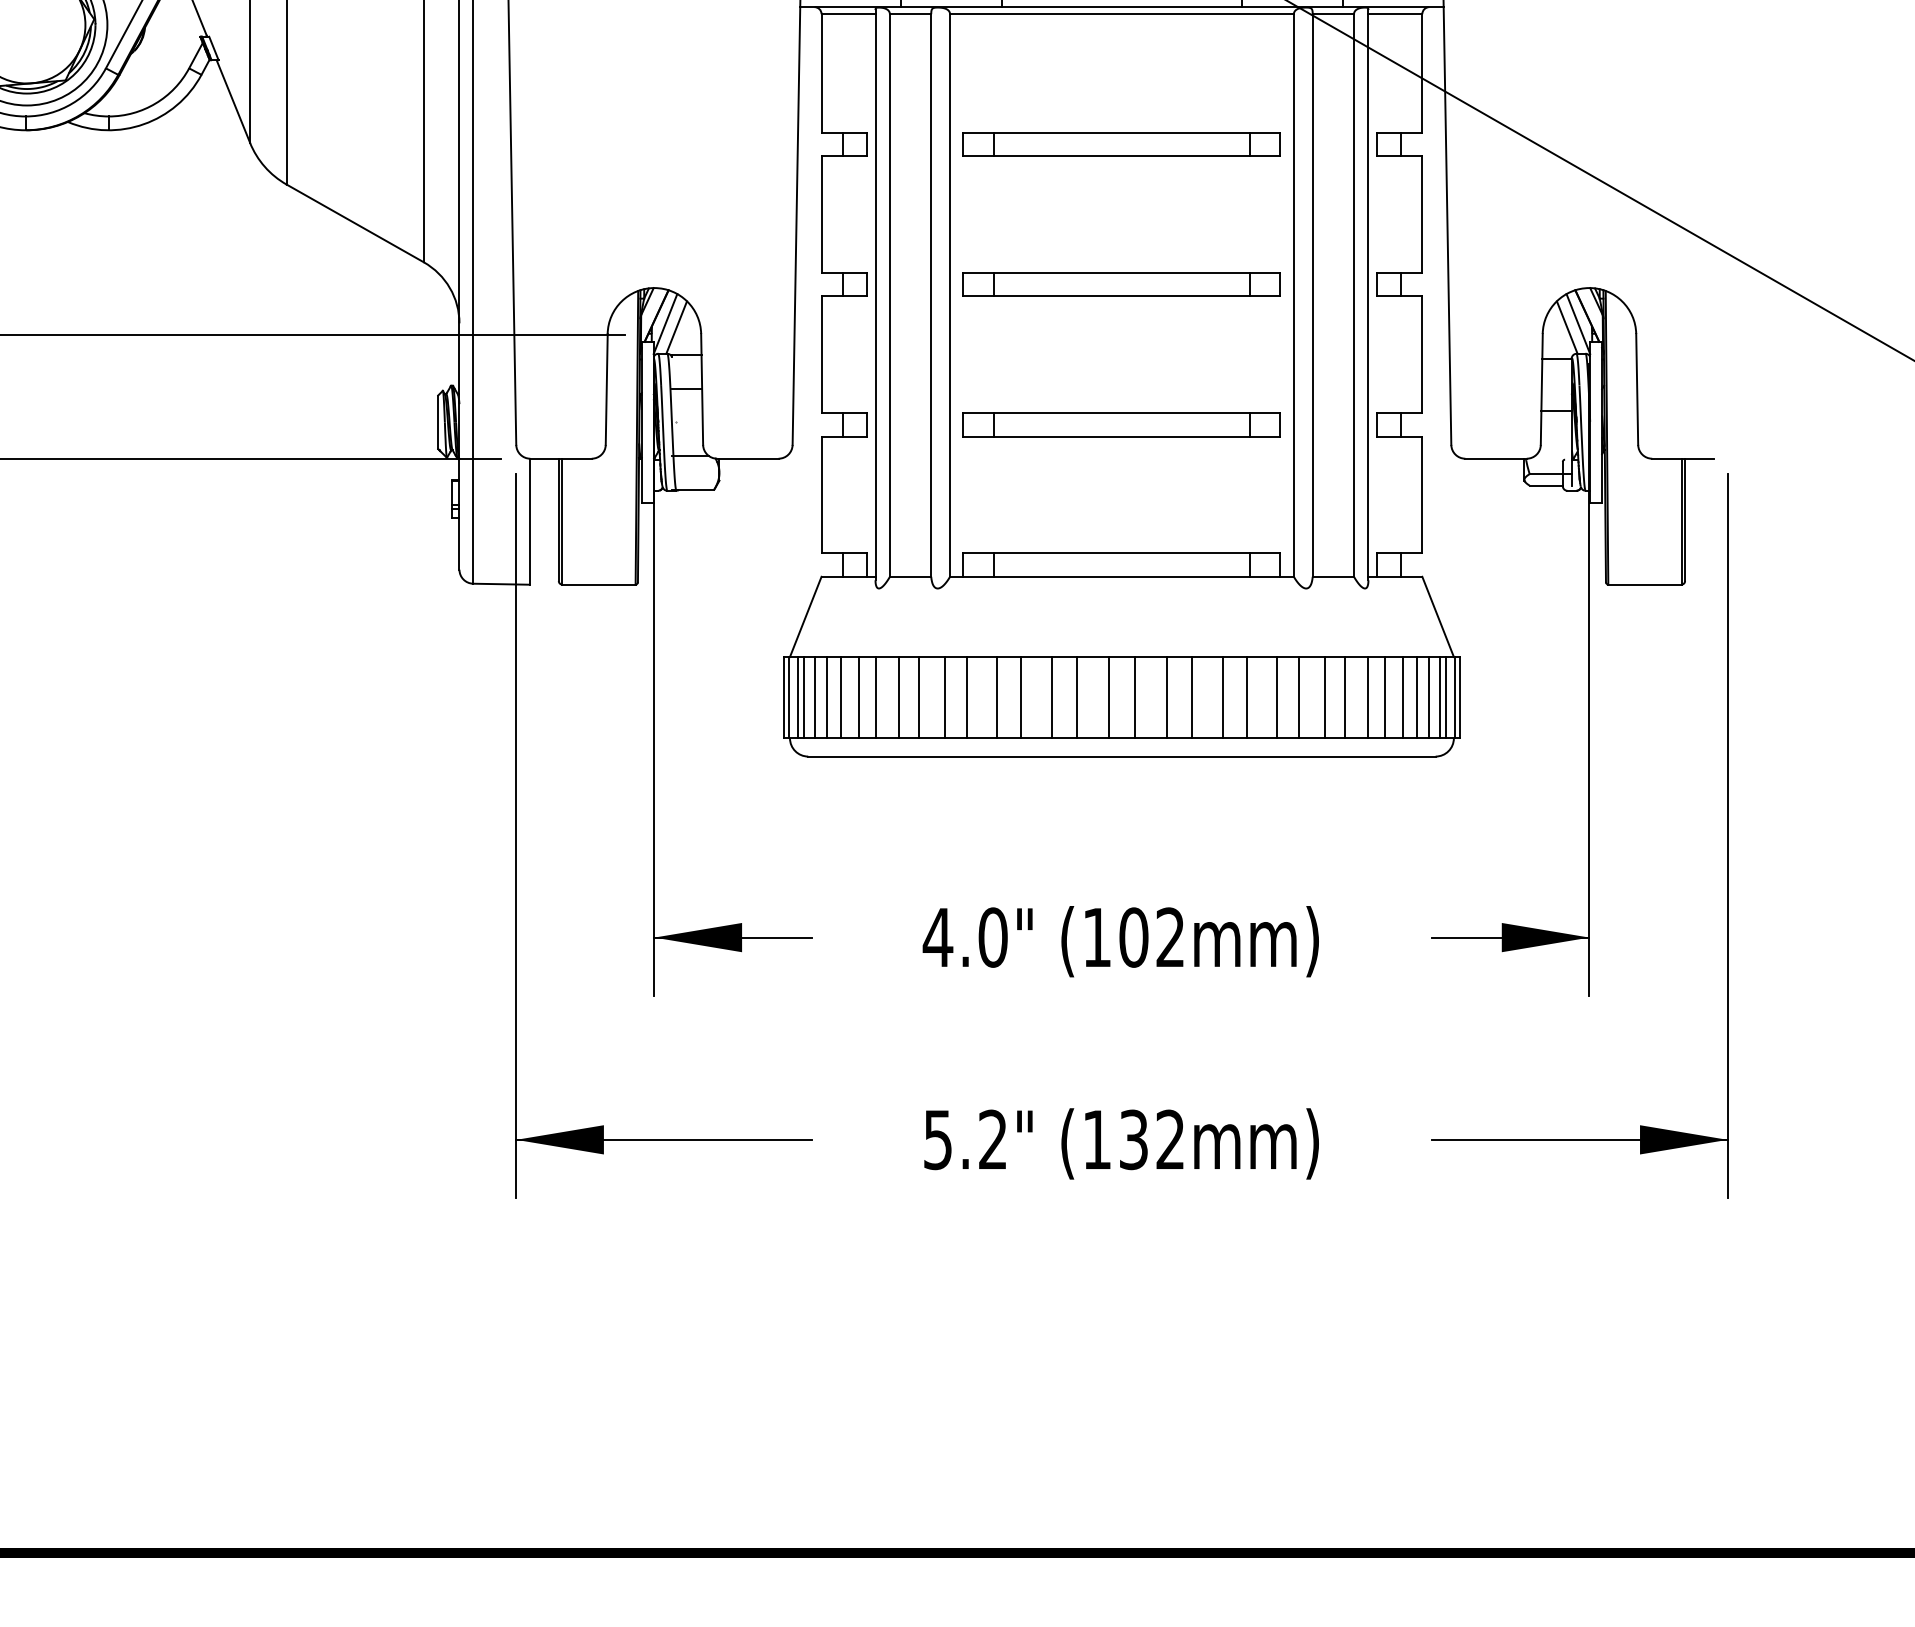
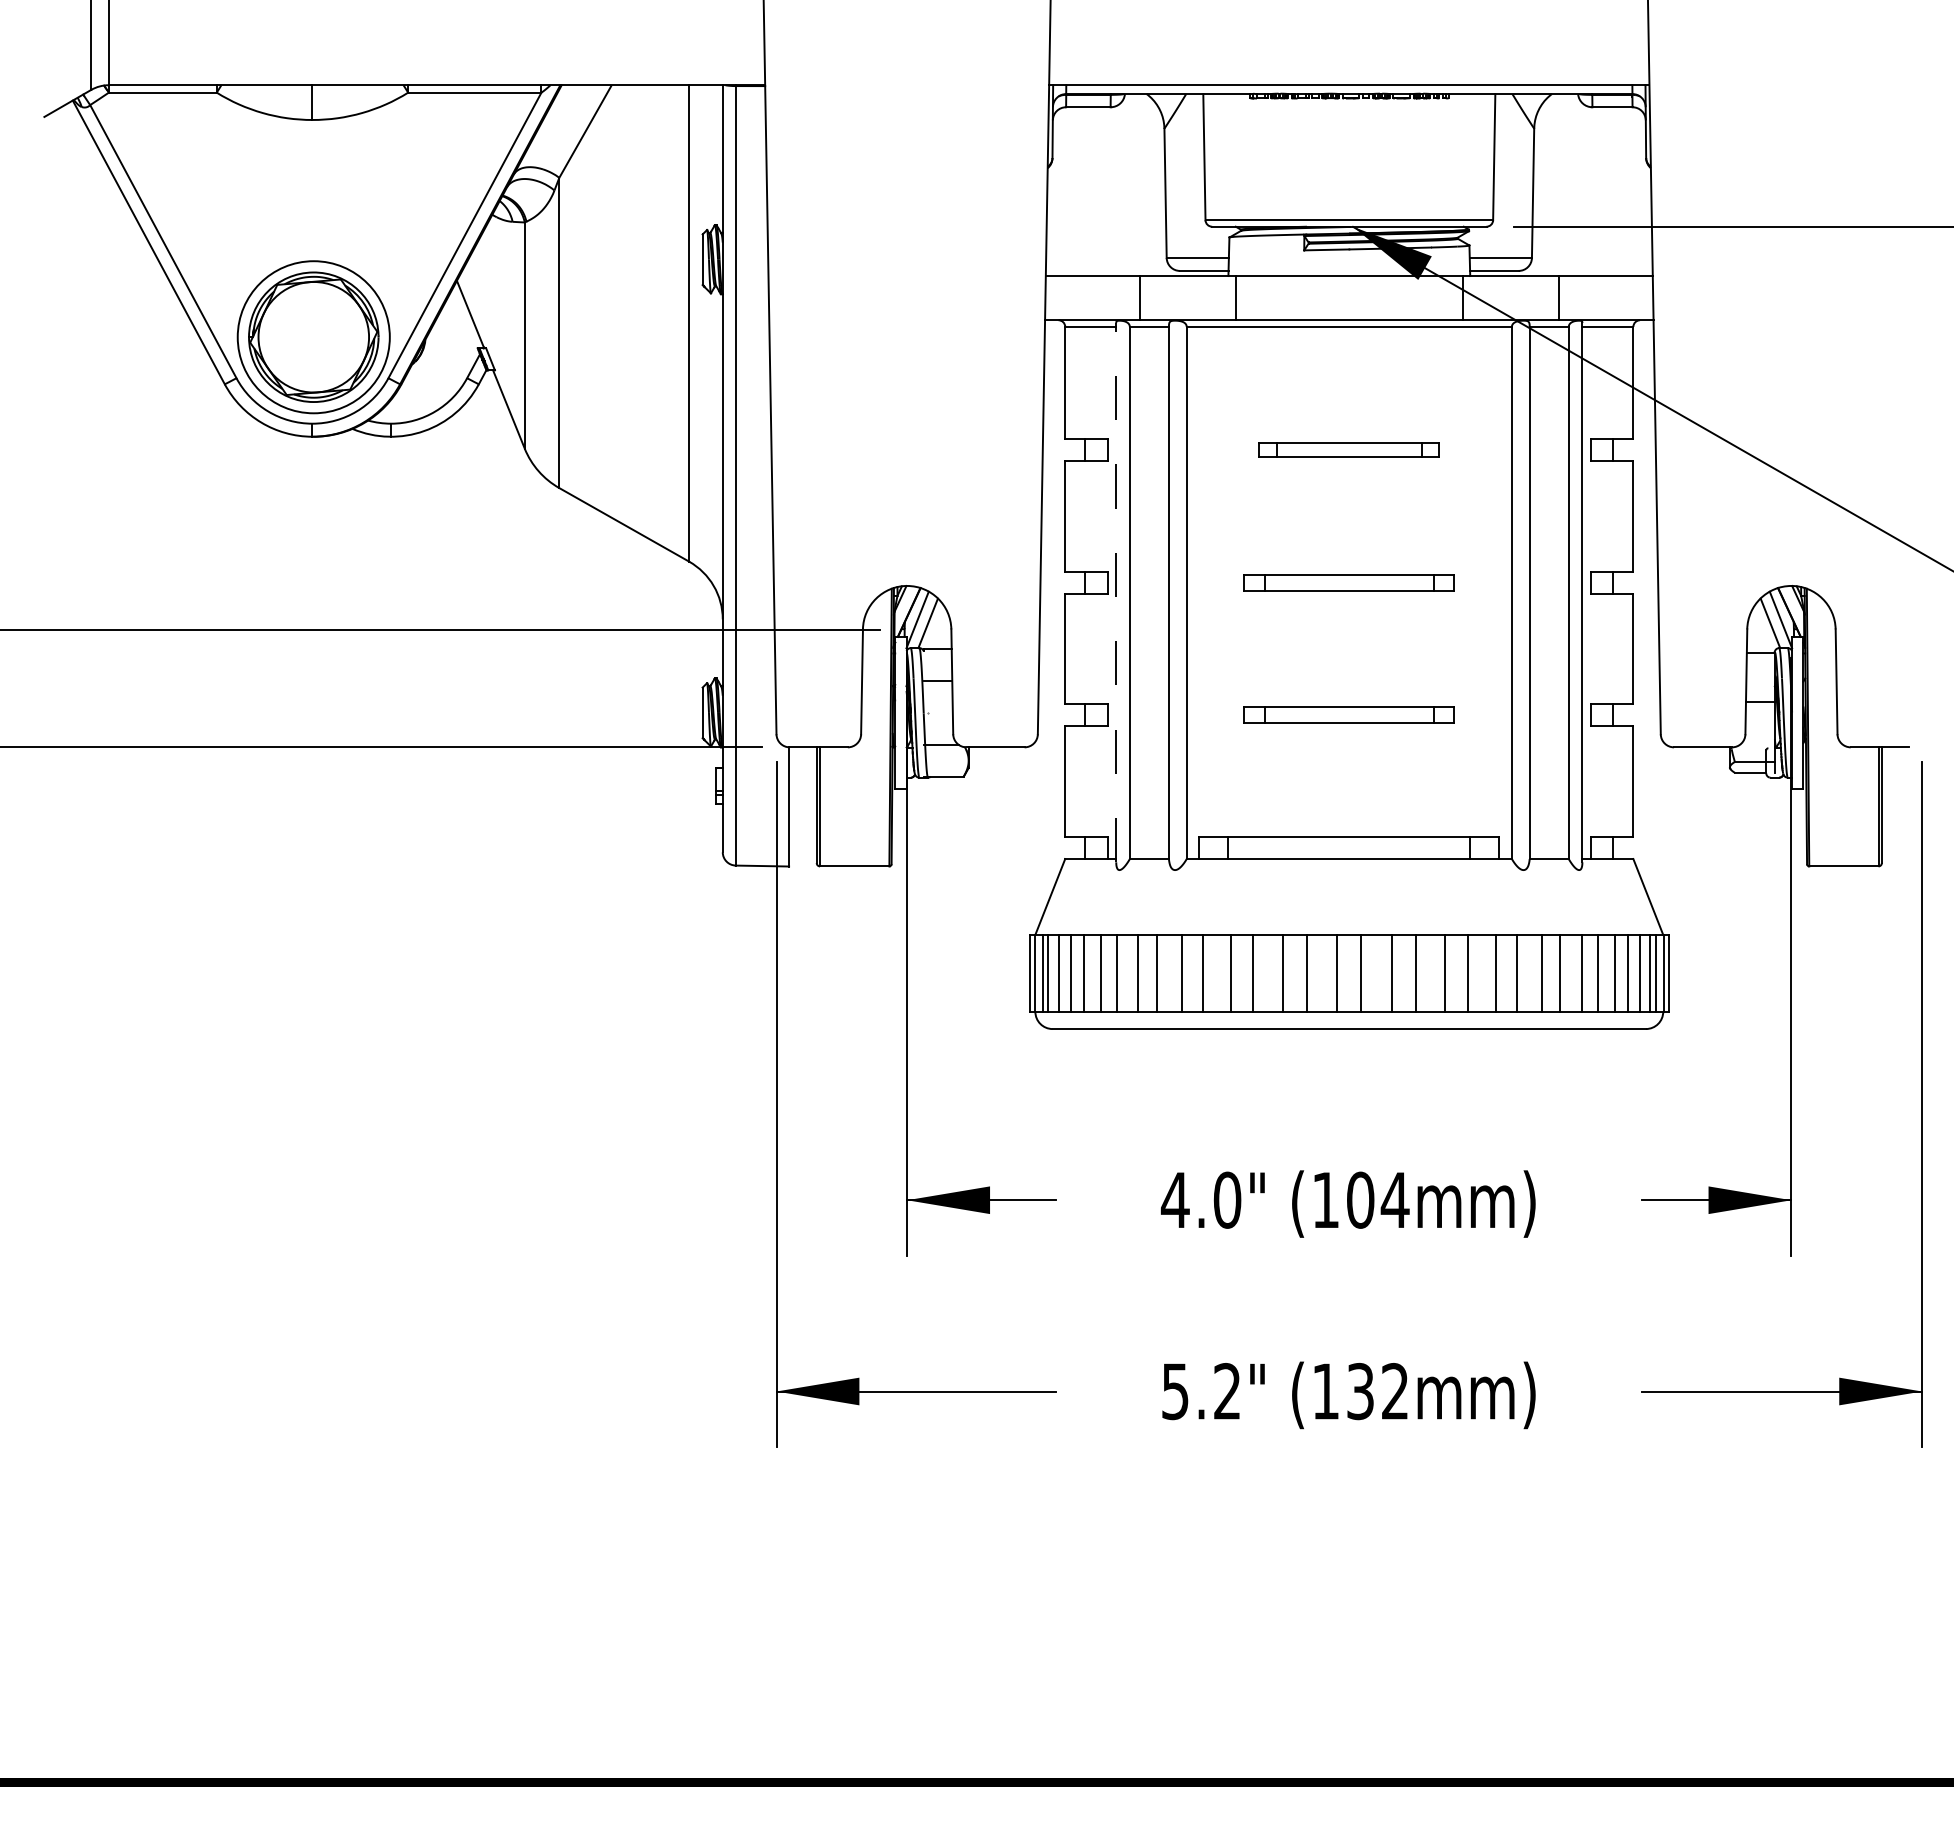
part: (1121, 143) -> (1348, 449), size x0.6
part: (1121, 284) -> (1348, 582), size x0.7
line: (875, 294) -> (1116, 592), solid -> dashed
part: (1121, 423) -> (1348, 714), size x0.7
text: (1169, 936) -> (1394, 1199), (102mm) -> (104mm)

